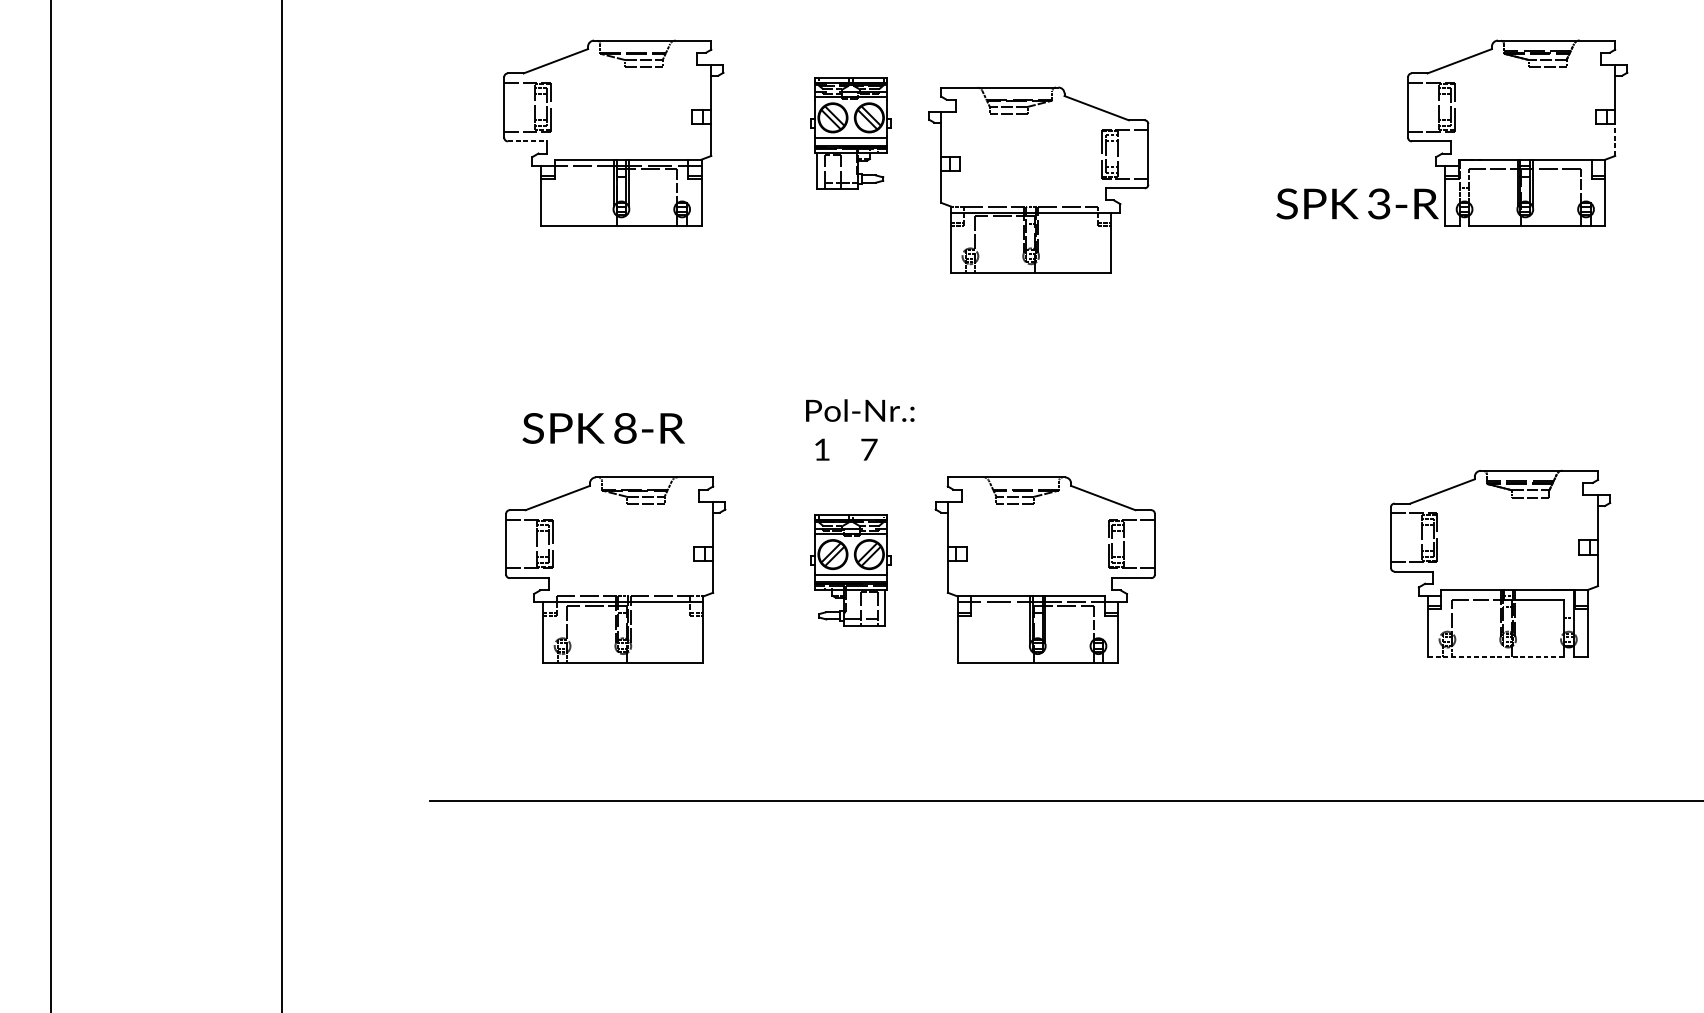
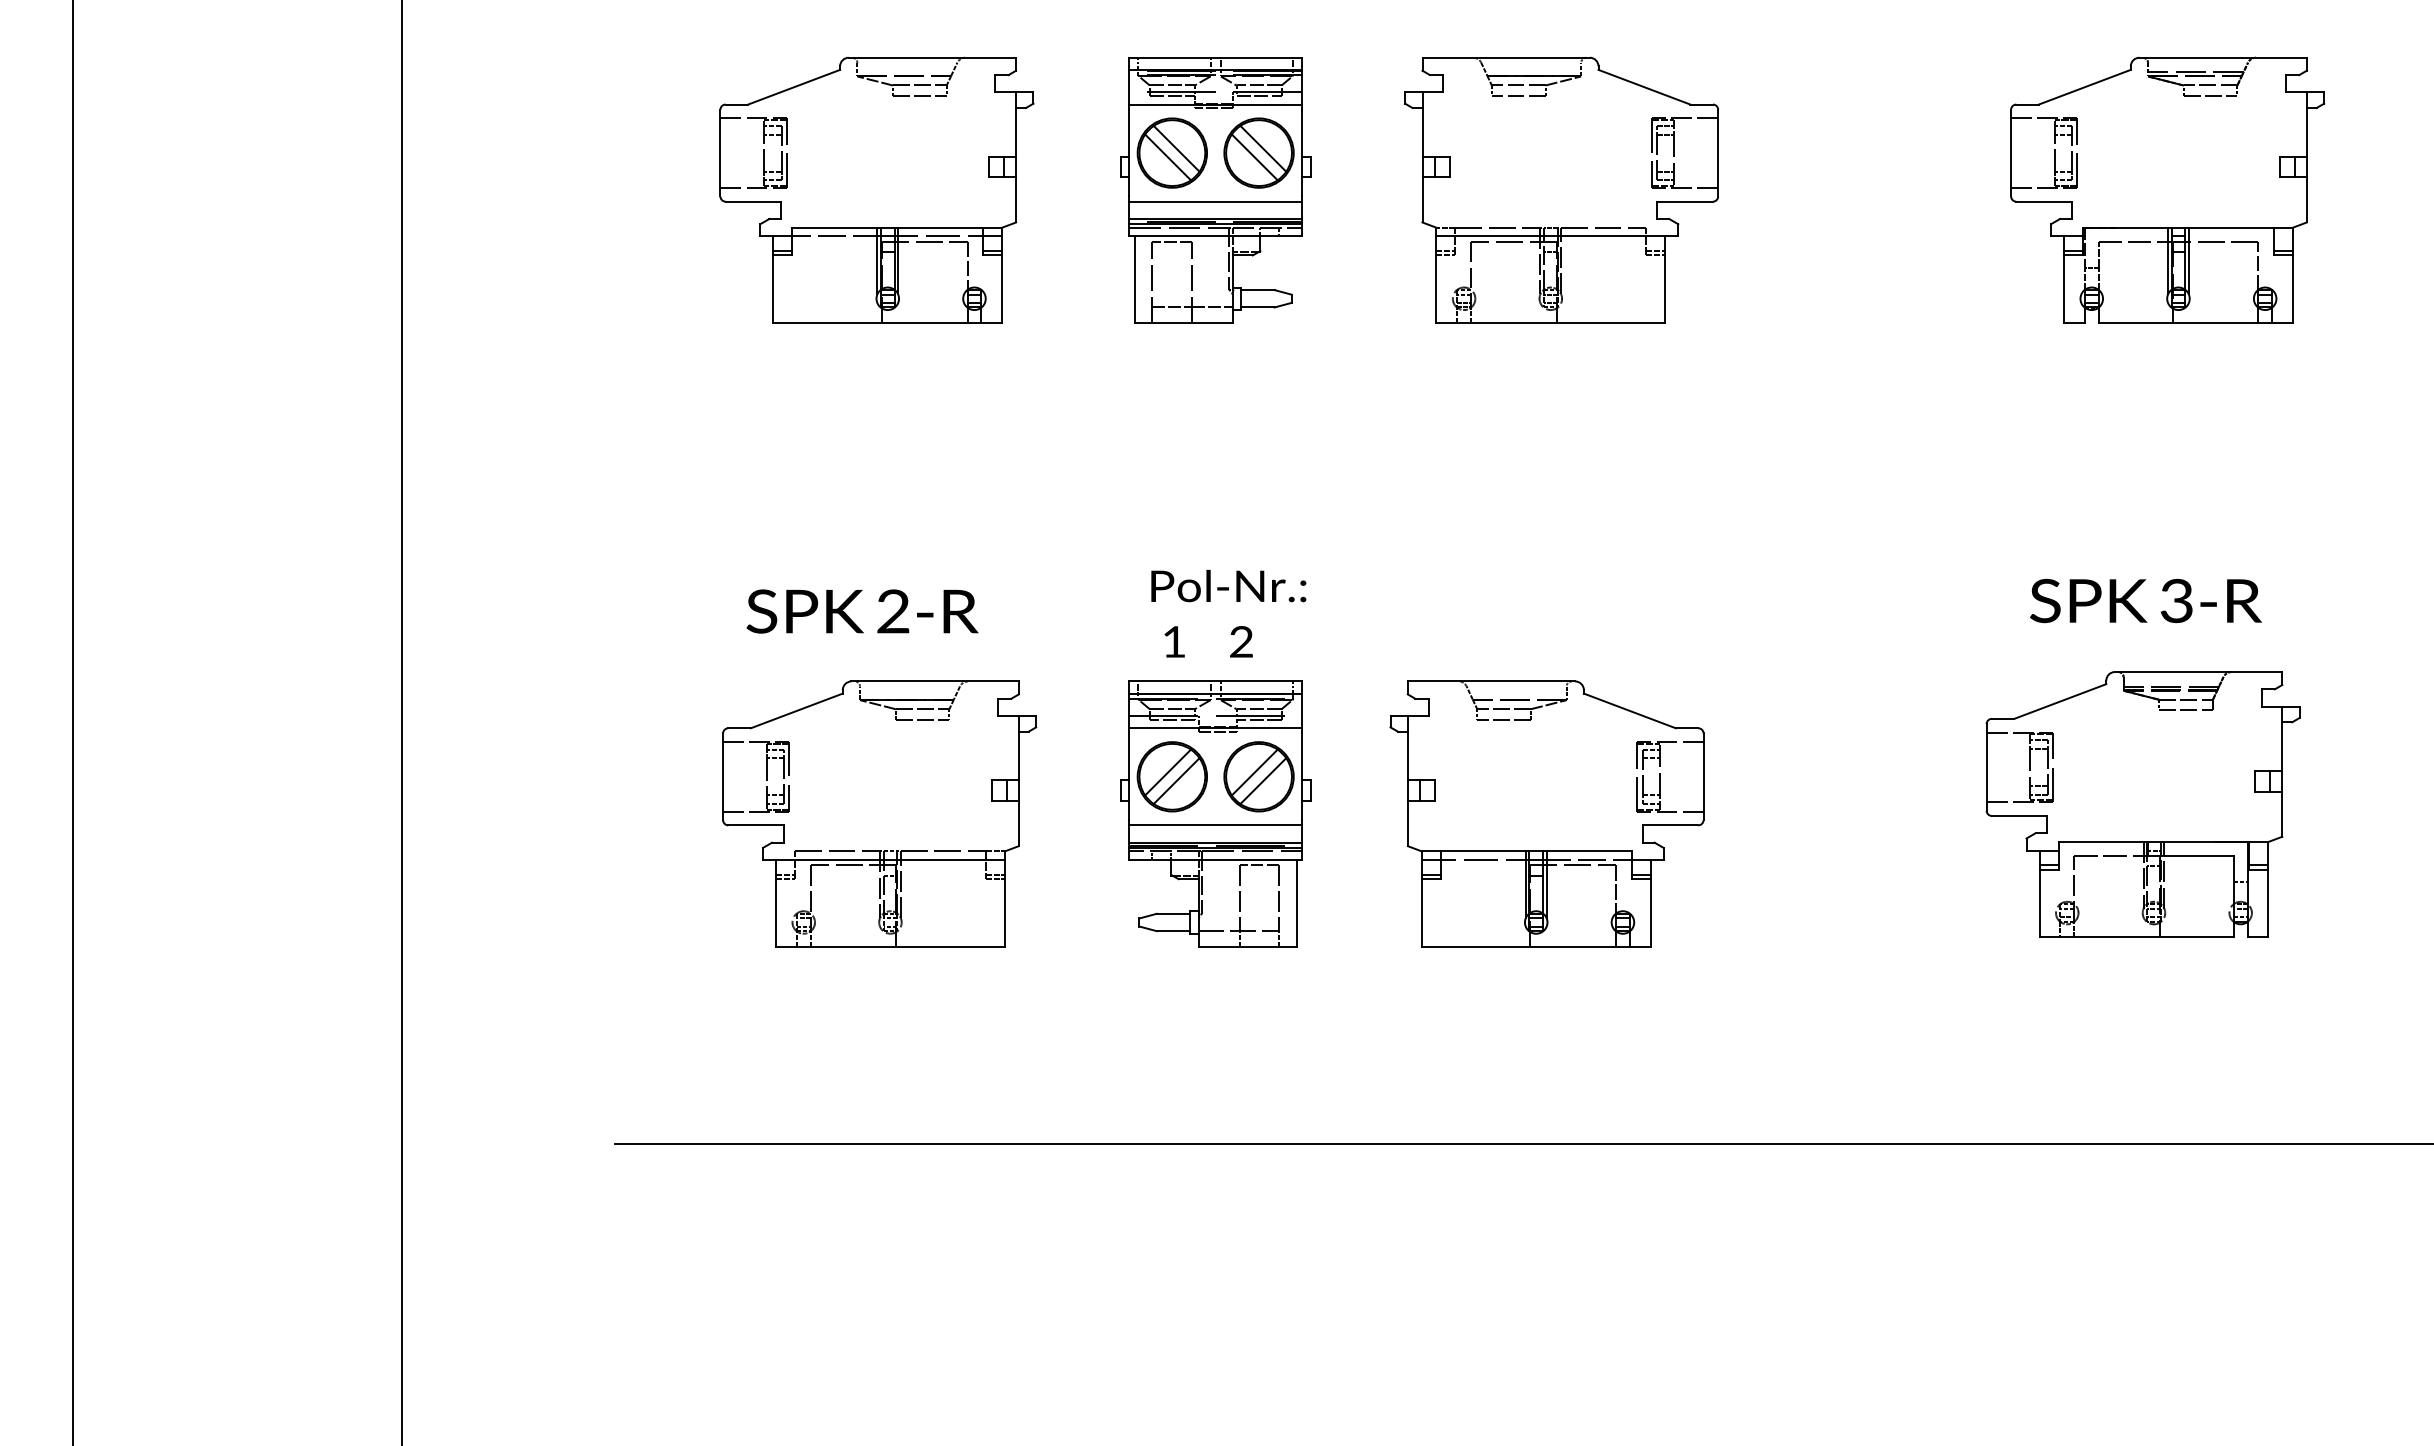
part: (850, 133) -> (1215, 190), size x1.67
line: (1614, 139) -> (2306, 199), dashed -> solid
line: (527, 141) -> (753, 201), dashed -> solid
part: (1038, 179) -> (1561, 189), moved
text: (1357, 203) -> (2145, 600), moved
text: (625, 428) -> (893, 611), 8-R -> 2-R
text: (869, 449) -> (1241, 641), 7 -> 2
part: (850, 569) -> (1215, 813), size x1.67
part: (1044, 569) -> (1546, 813), moved
line: (1496, 656) -> (2137, 937), dashed -> solid

